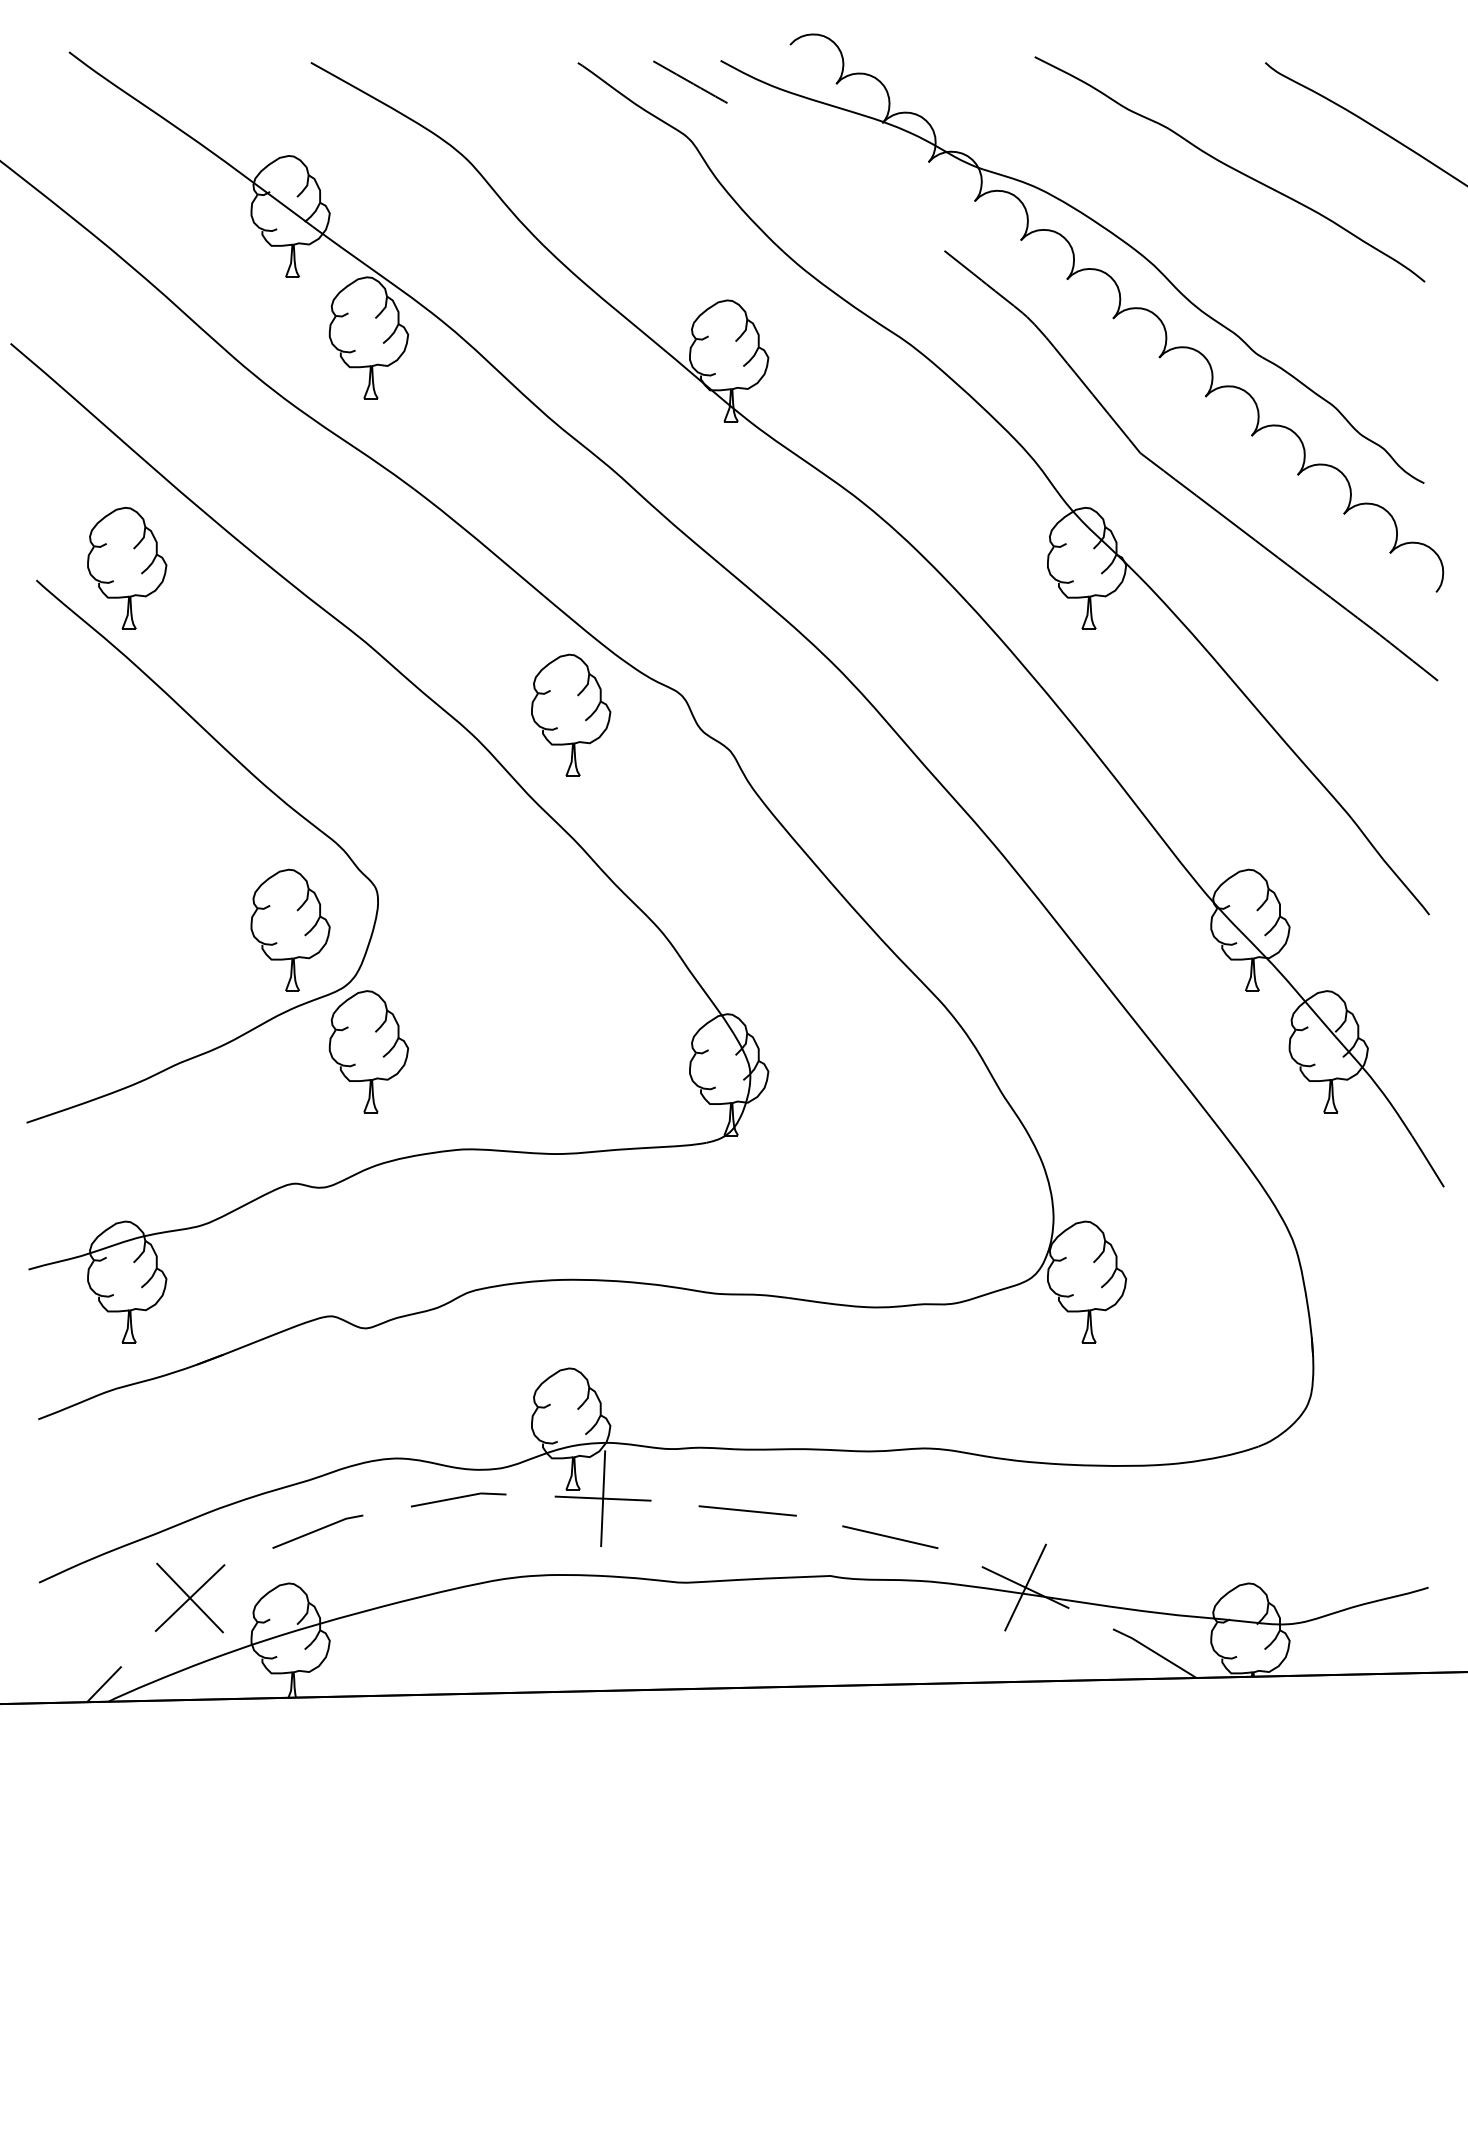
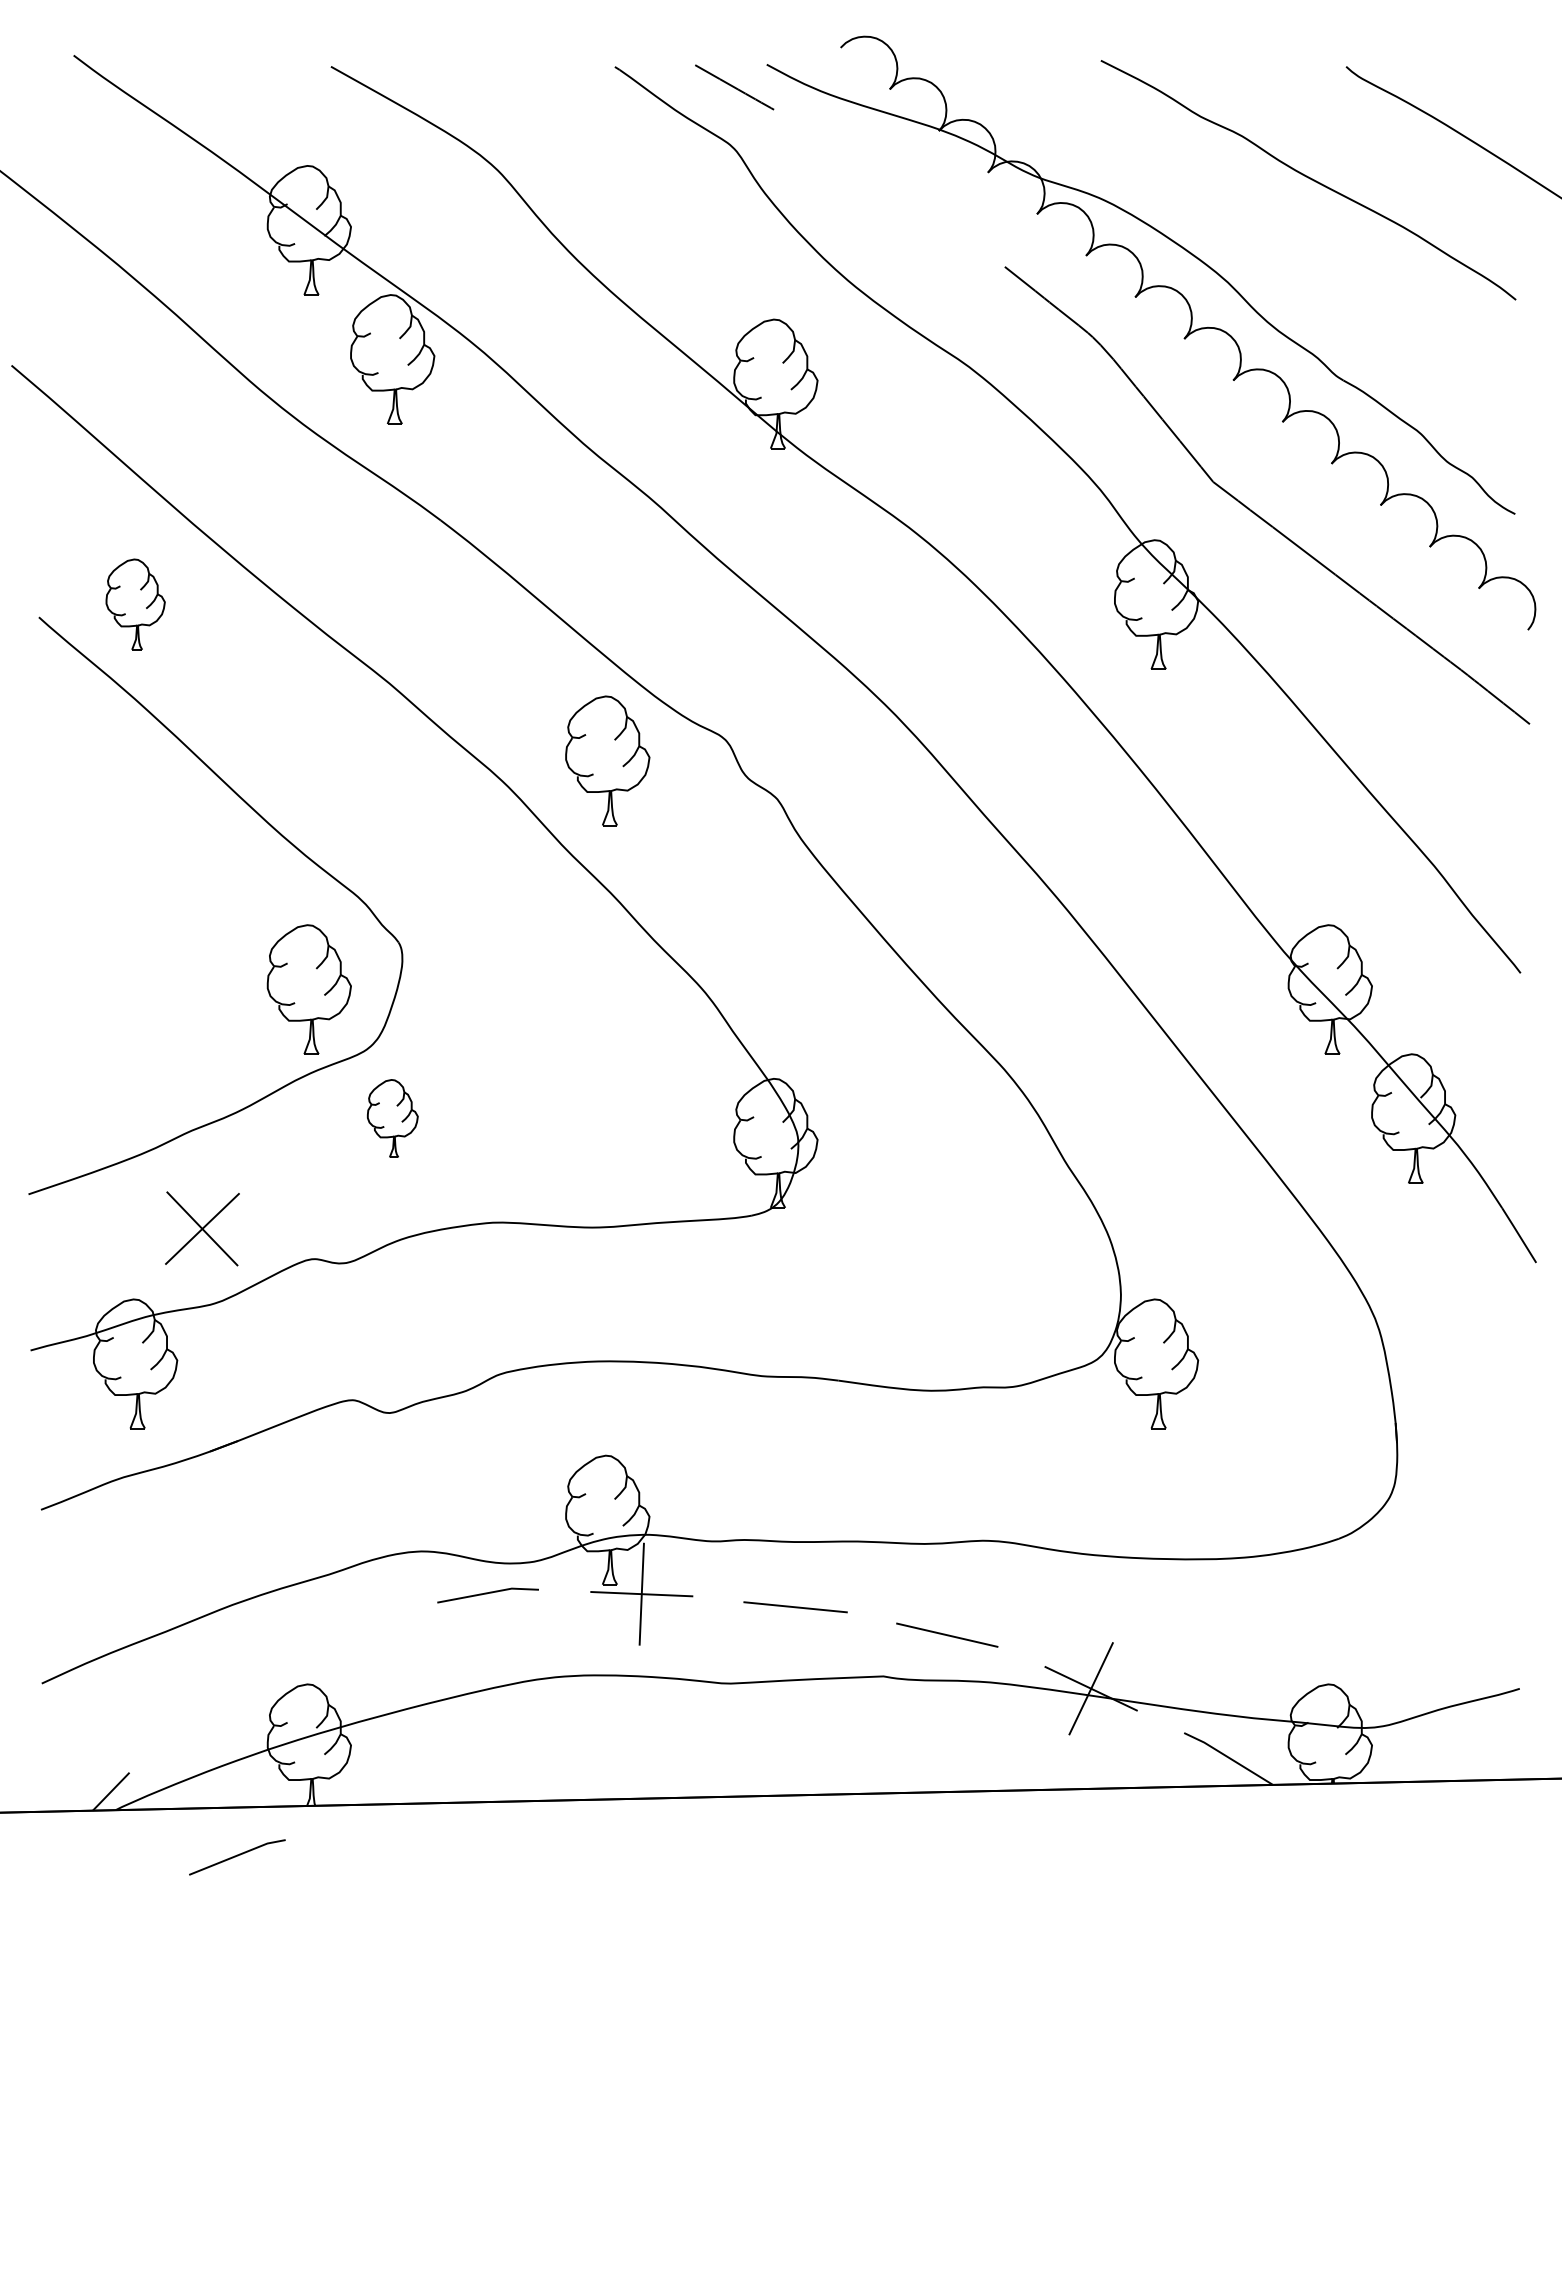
part: (127, 568) -> (135, 604), size x0.7
part: (368, 1051) -> (392, 1118), size x0.6
line: (318, 1530) -> (237, 1856), moved
part: (190, 1597) -> (202, 1228), moved

